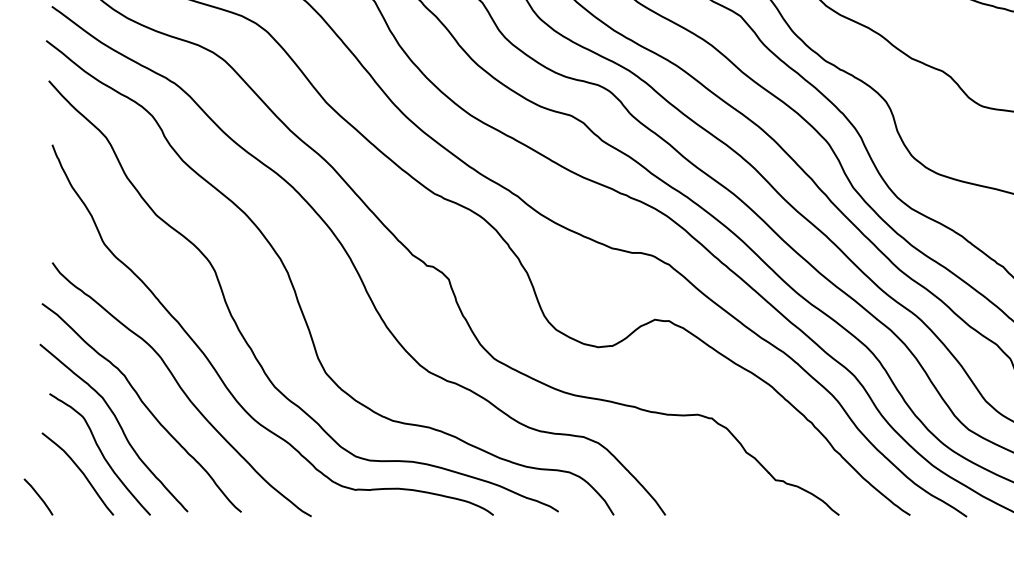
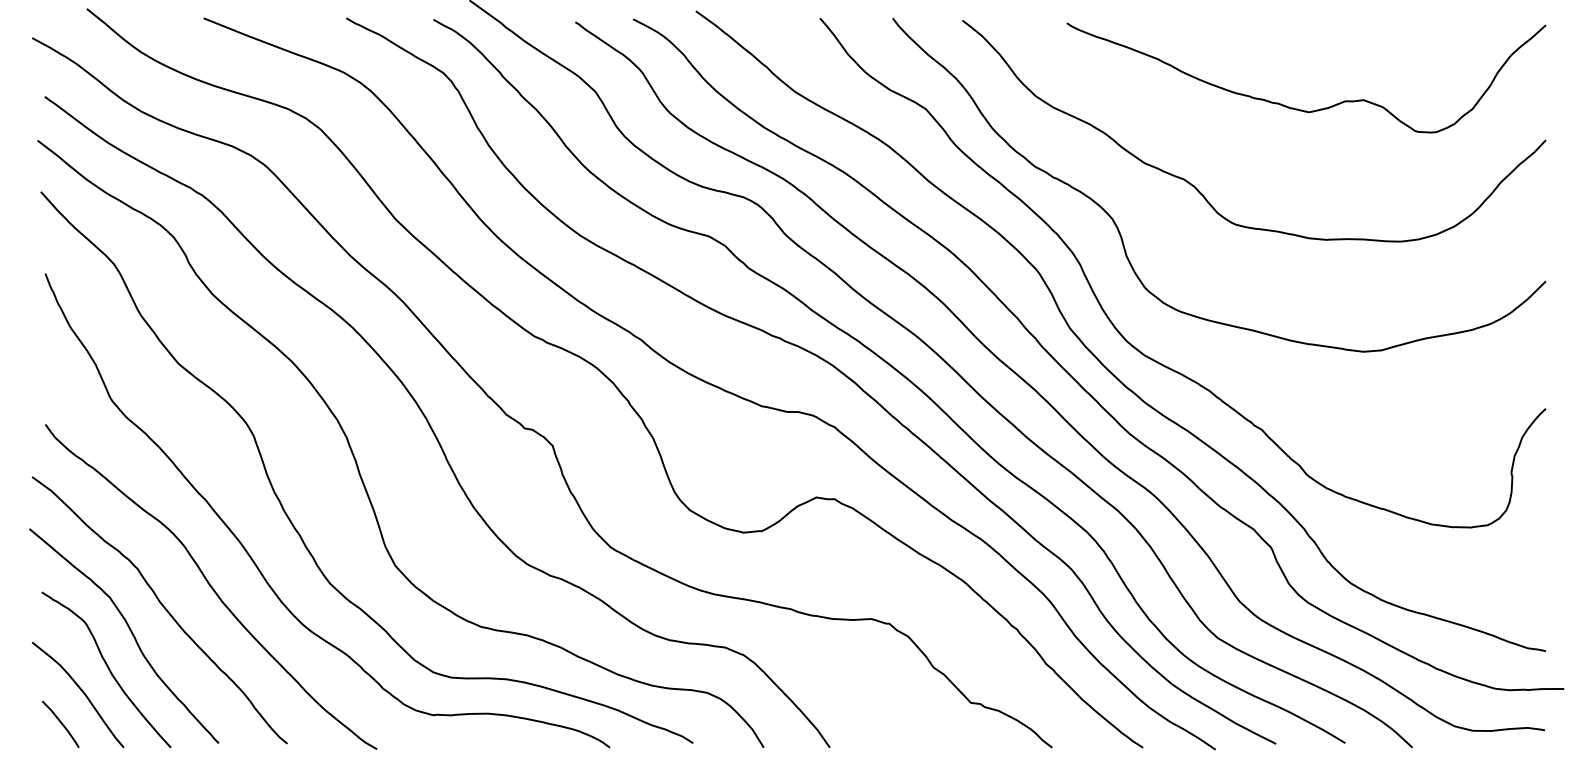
line: (38, 496) -> (60, 723), moved

